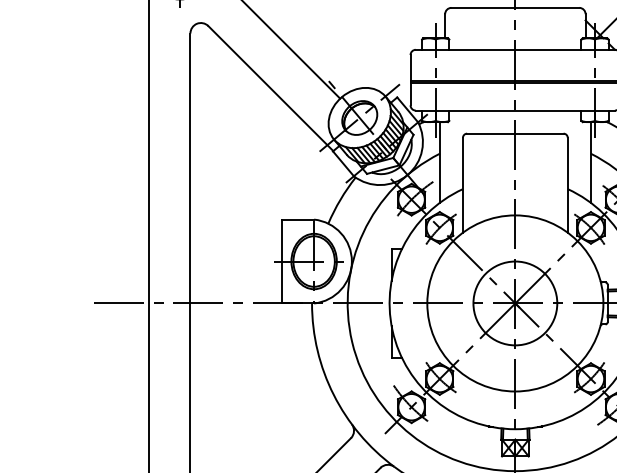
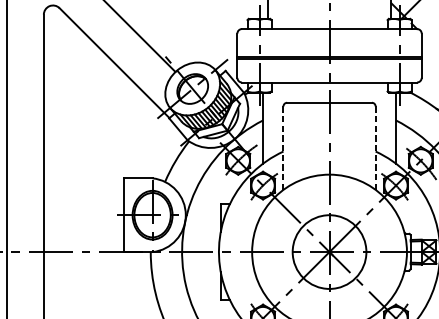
line: (462, 185) -> (283, 148), solid -> dashed
line: (567, 185) -> (375, 148), solid -> dashed

